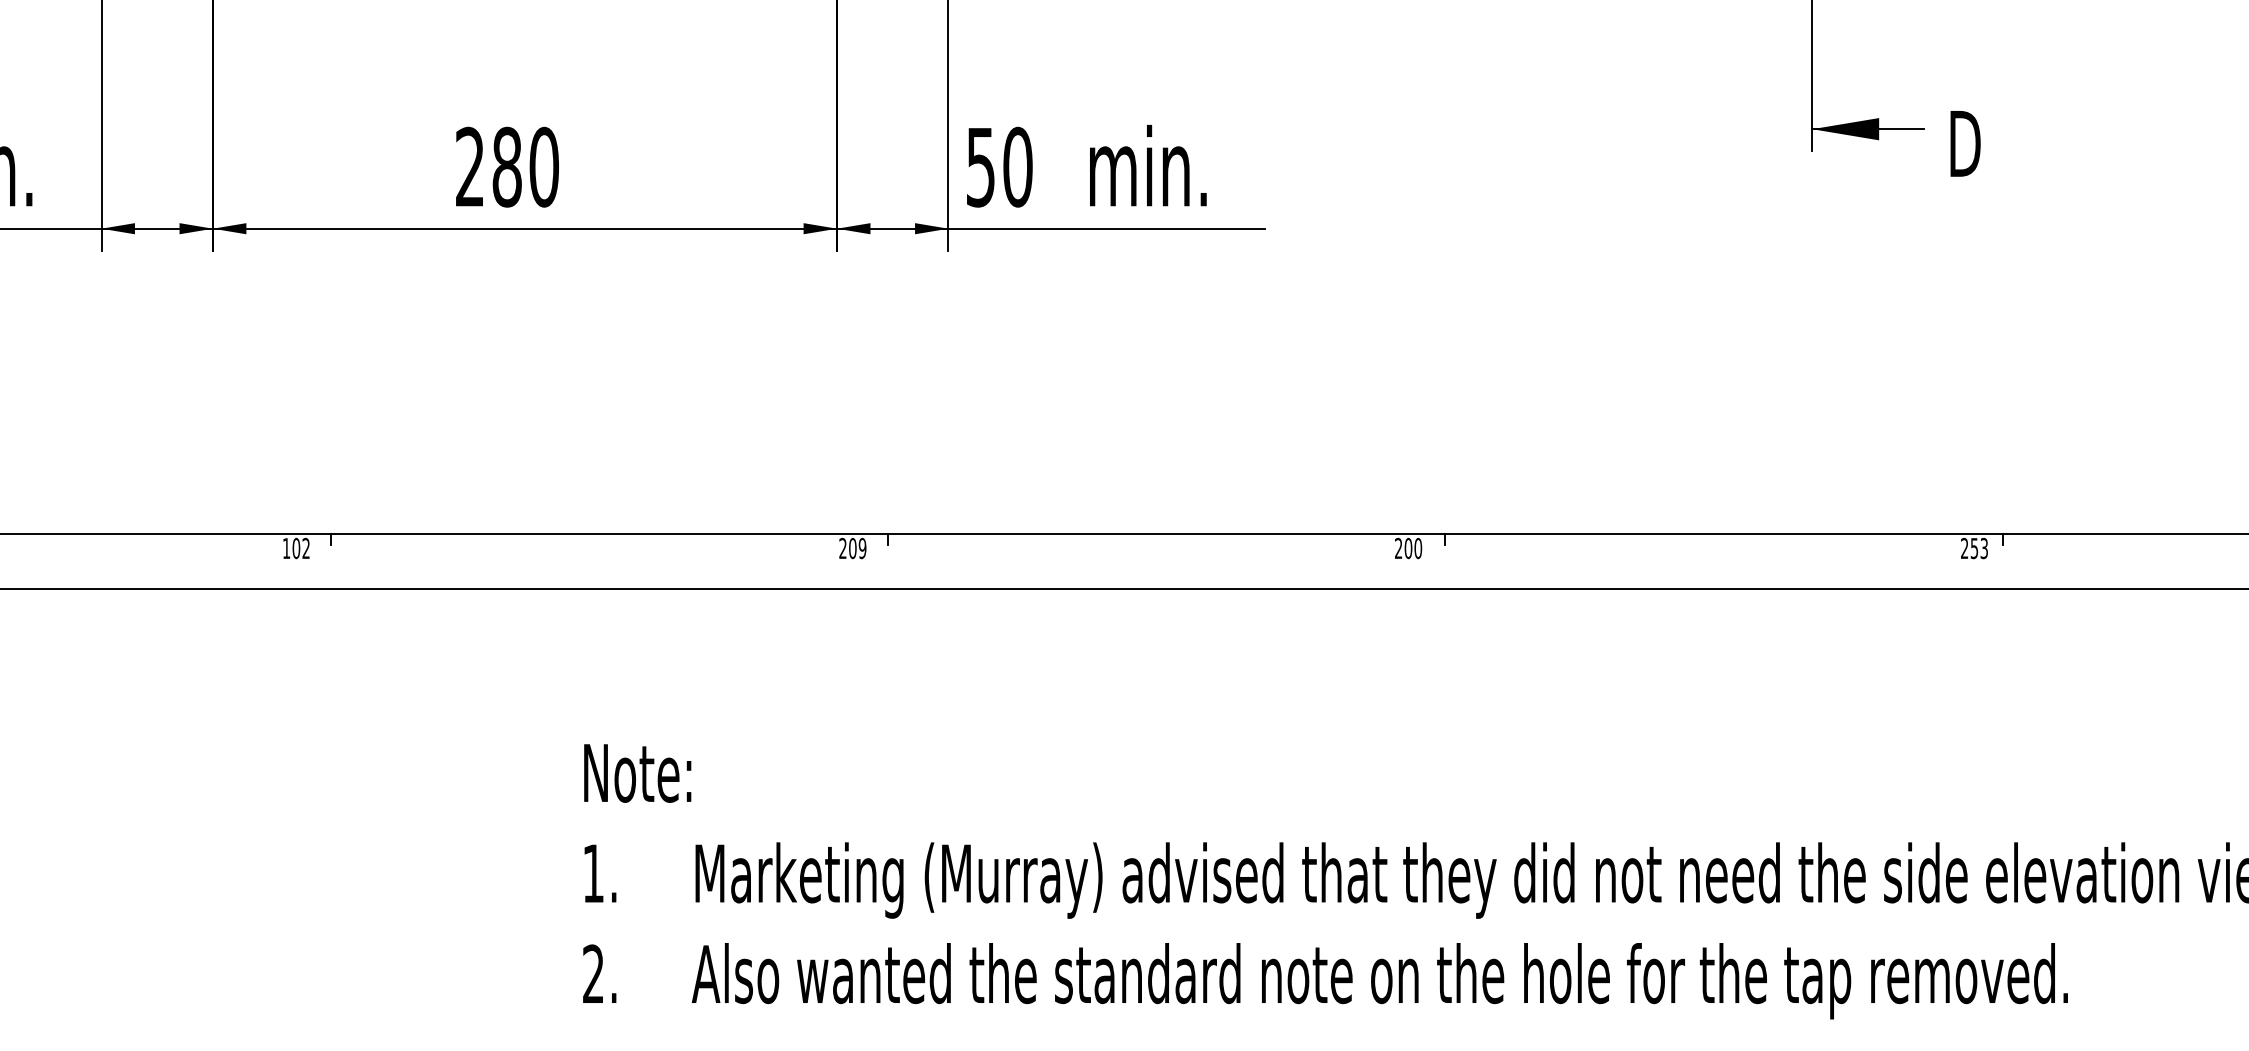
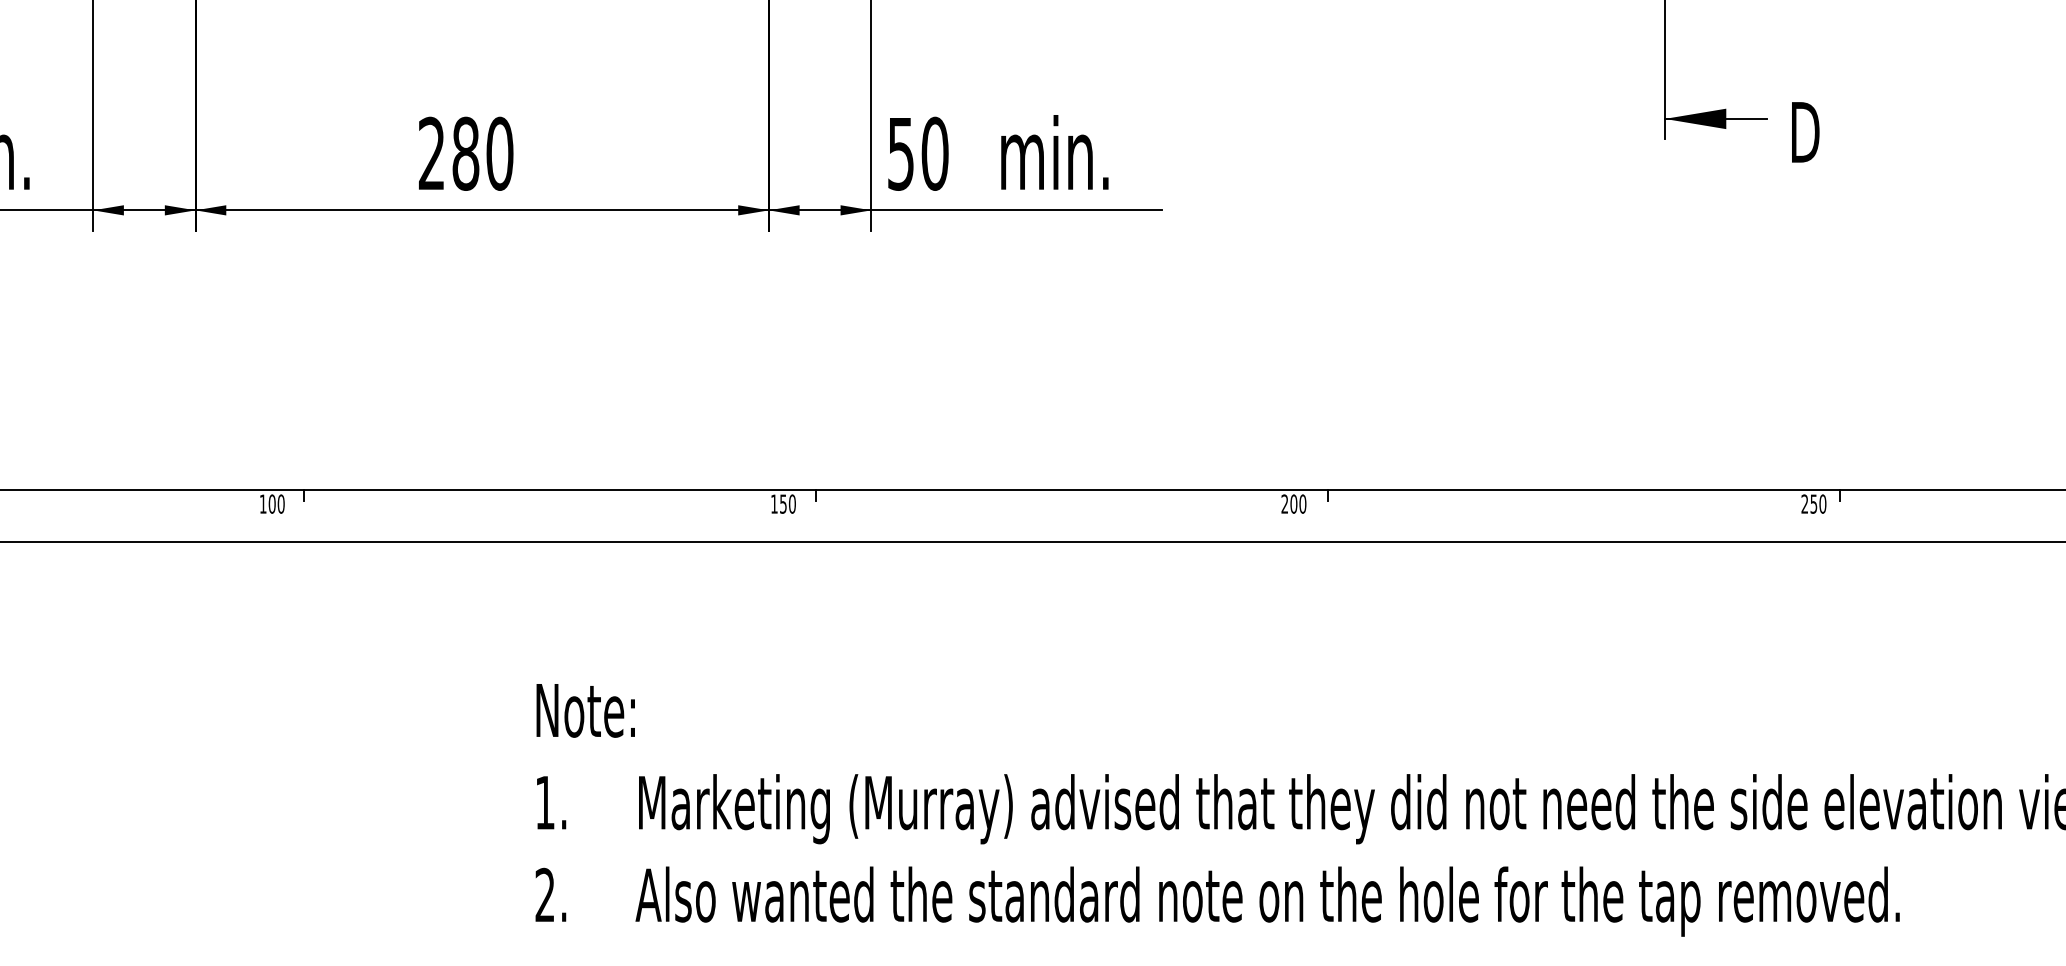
text: (306, 548) -> (281, 504), 102 -> 100
text: (852, 548) -> (783, 504), 209 -> 150
text: (1984, 548) -> (1823, 504), 253 -> 250

